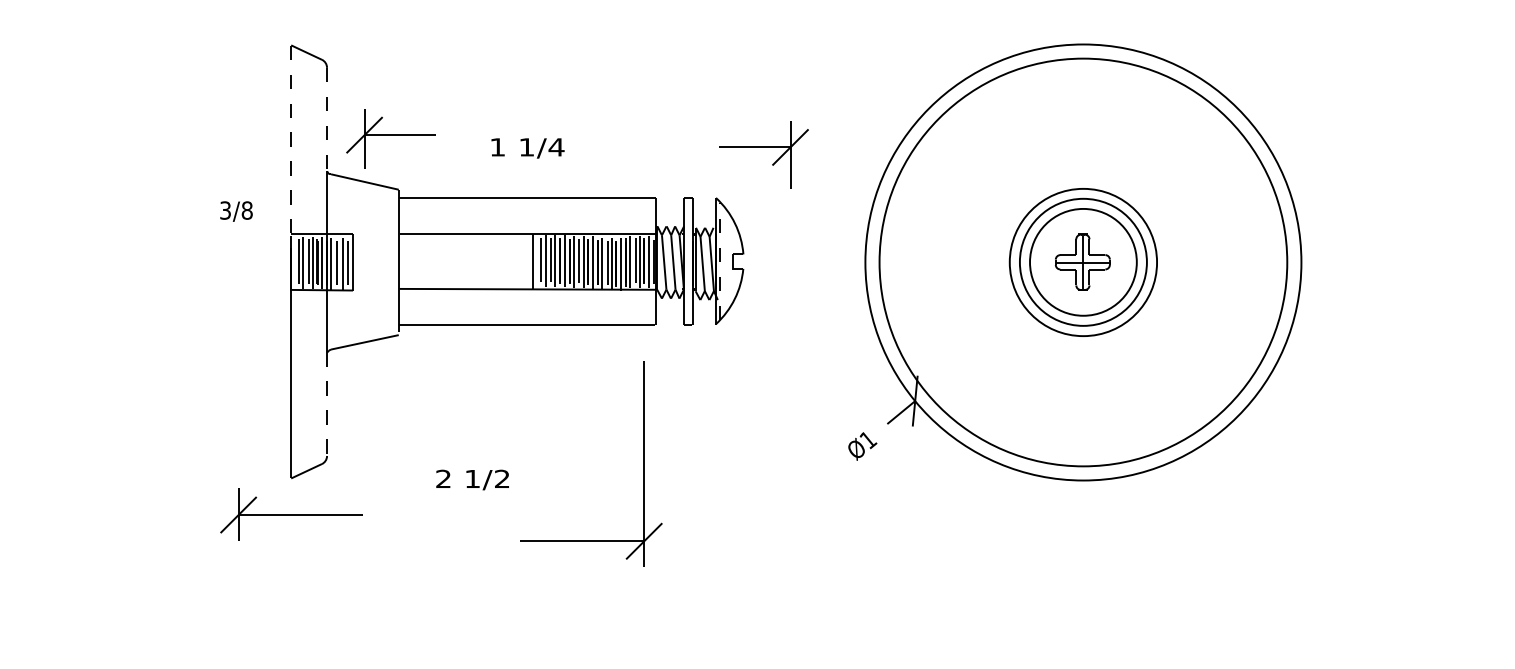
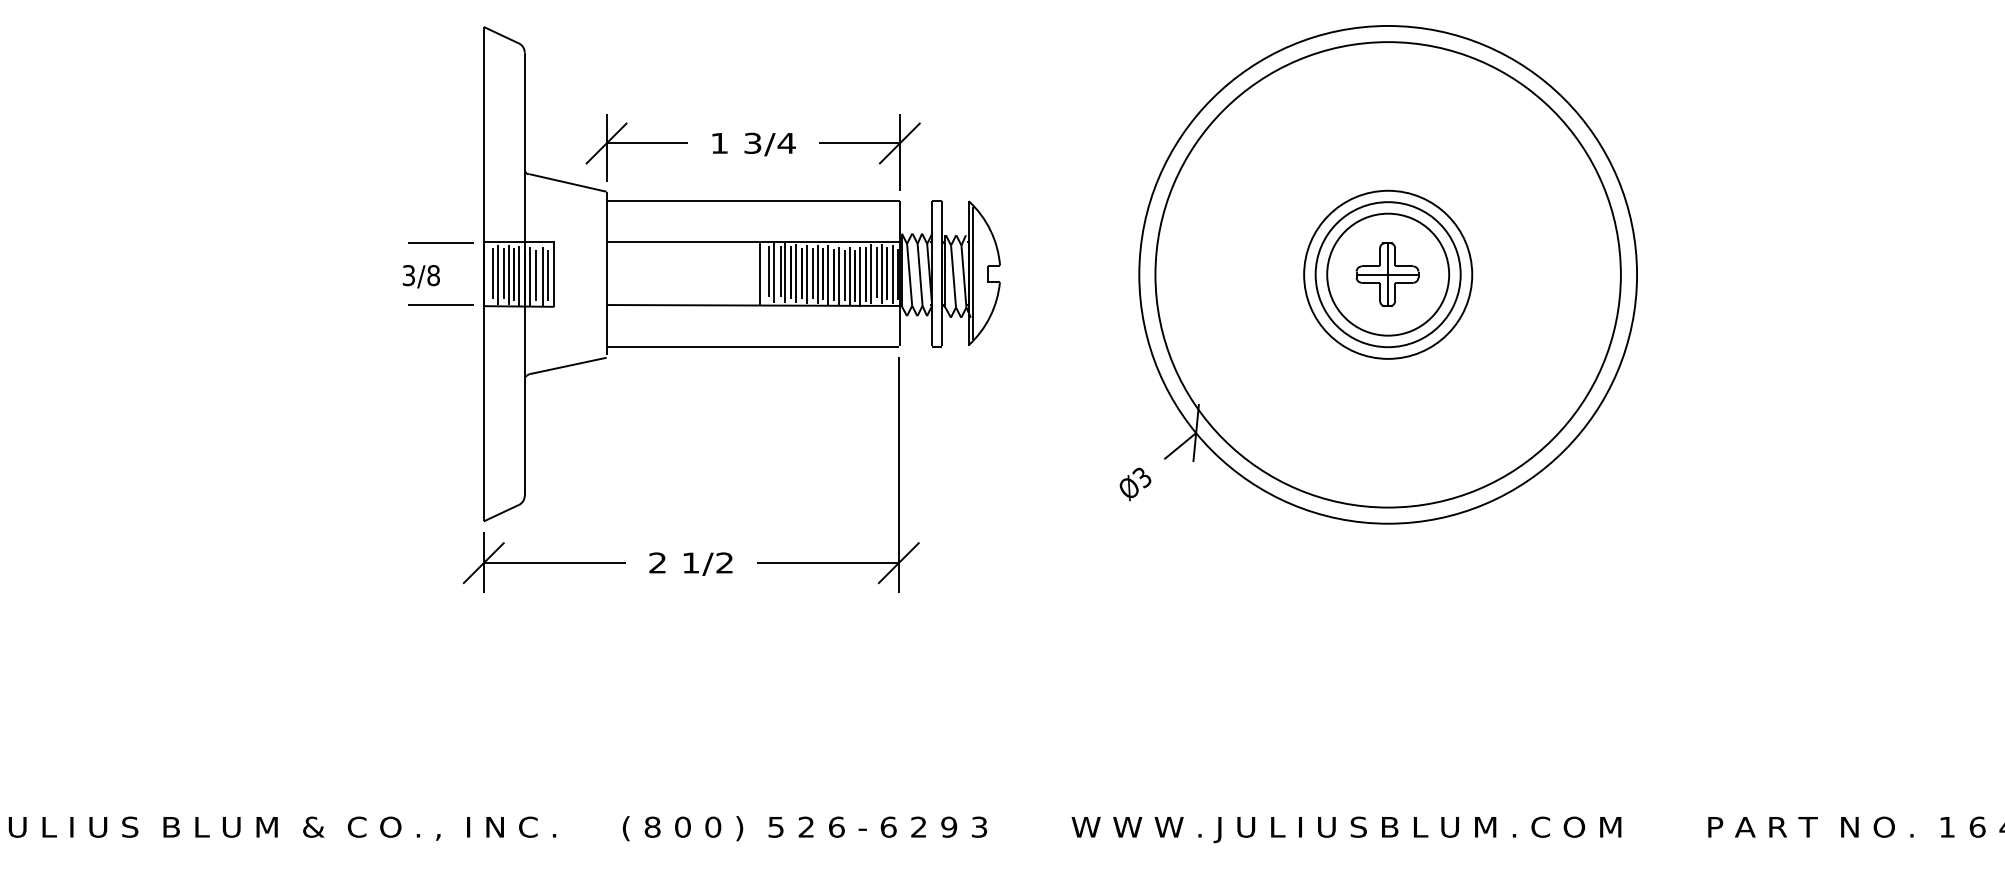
line: (326, 120) -> (524, 112), dashed -> solid
part: (390, 138) -> (636, 147), moved
text: (526, 146) -> (752, 142), 1/4 -> 3/4
part: (763, 147) -> (869, 143), moved
line: (290, 153) -> (483, 150), dashed -> solid
text: (235, 211) -> (420, 276), moved
line: (253, 234) -> (440, 242), added
line: (720, 261) -> (973, 273), dashed -> solid
line: (253, 289) -> (440, 305), added
line: (326, 404) -> (524, 437), dashed -> solid
text: (868, 440) -> (1142, 477), Ø1 -> Ø3
part: (643, 463) -> (898, 474), moved
text: (472, 479) -> (690, 563), moved
part: (290, 514) -> (543, 562), moved

